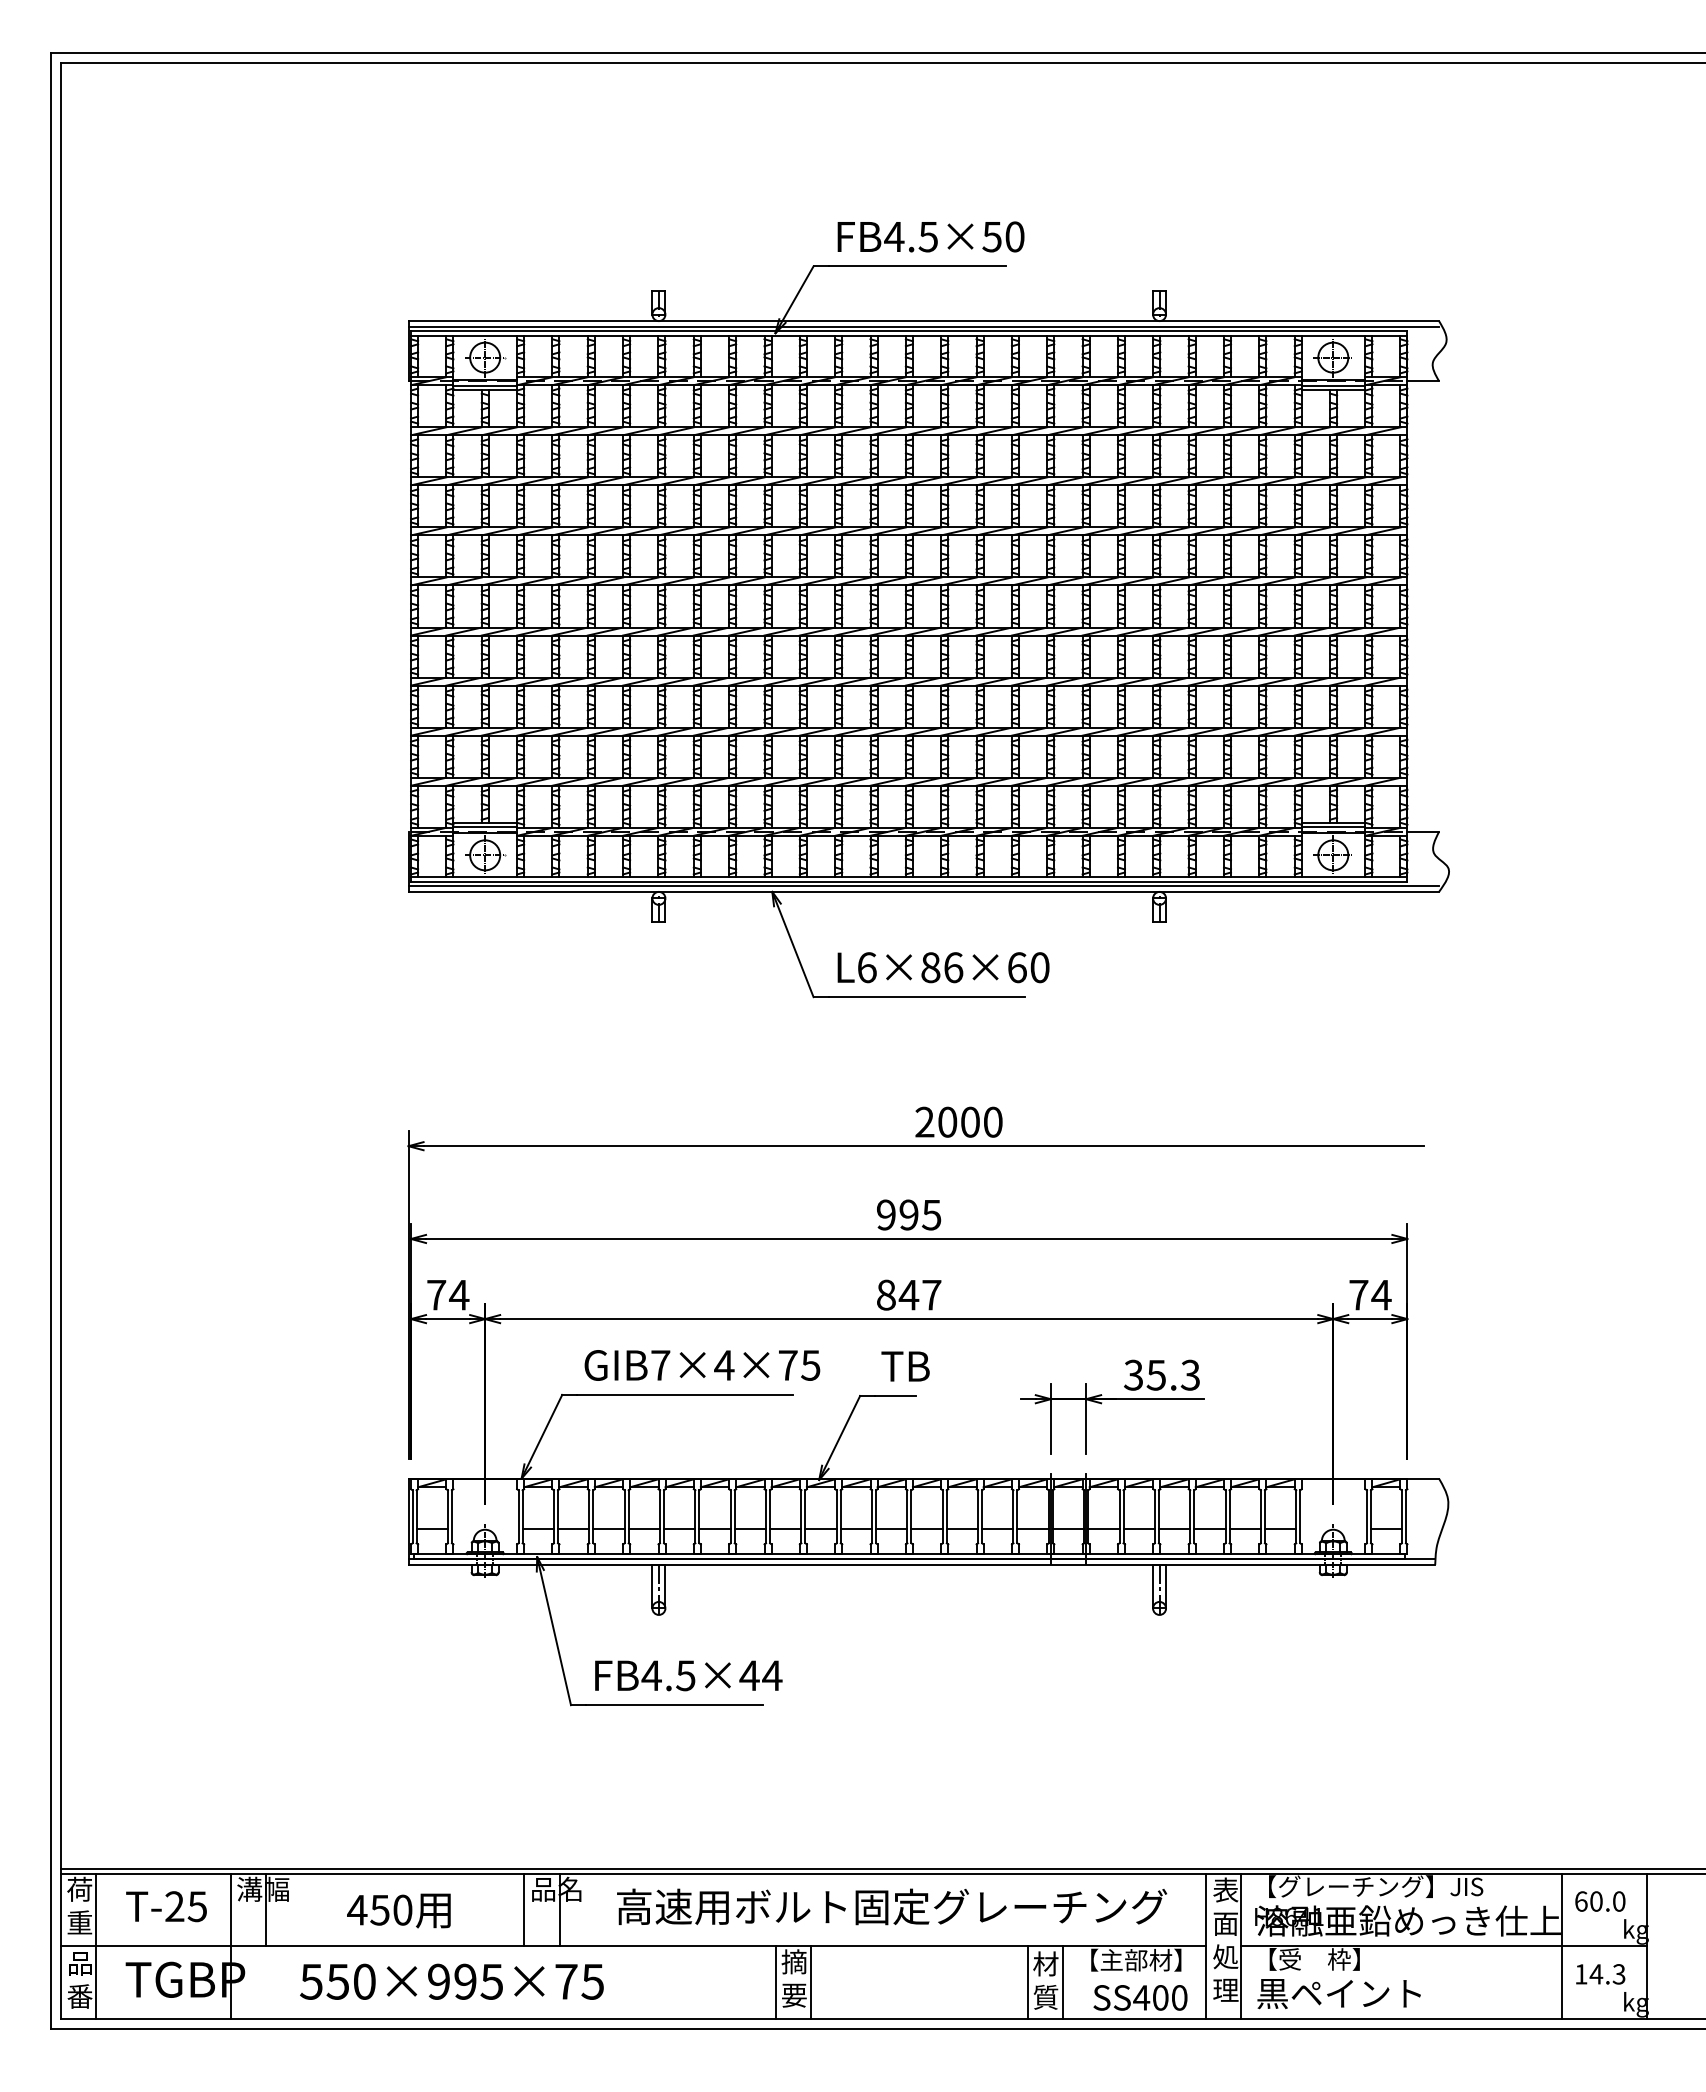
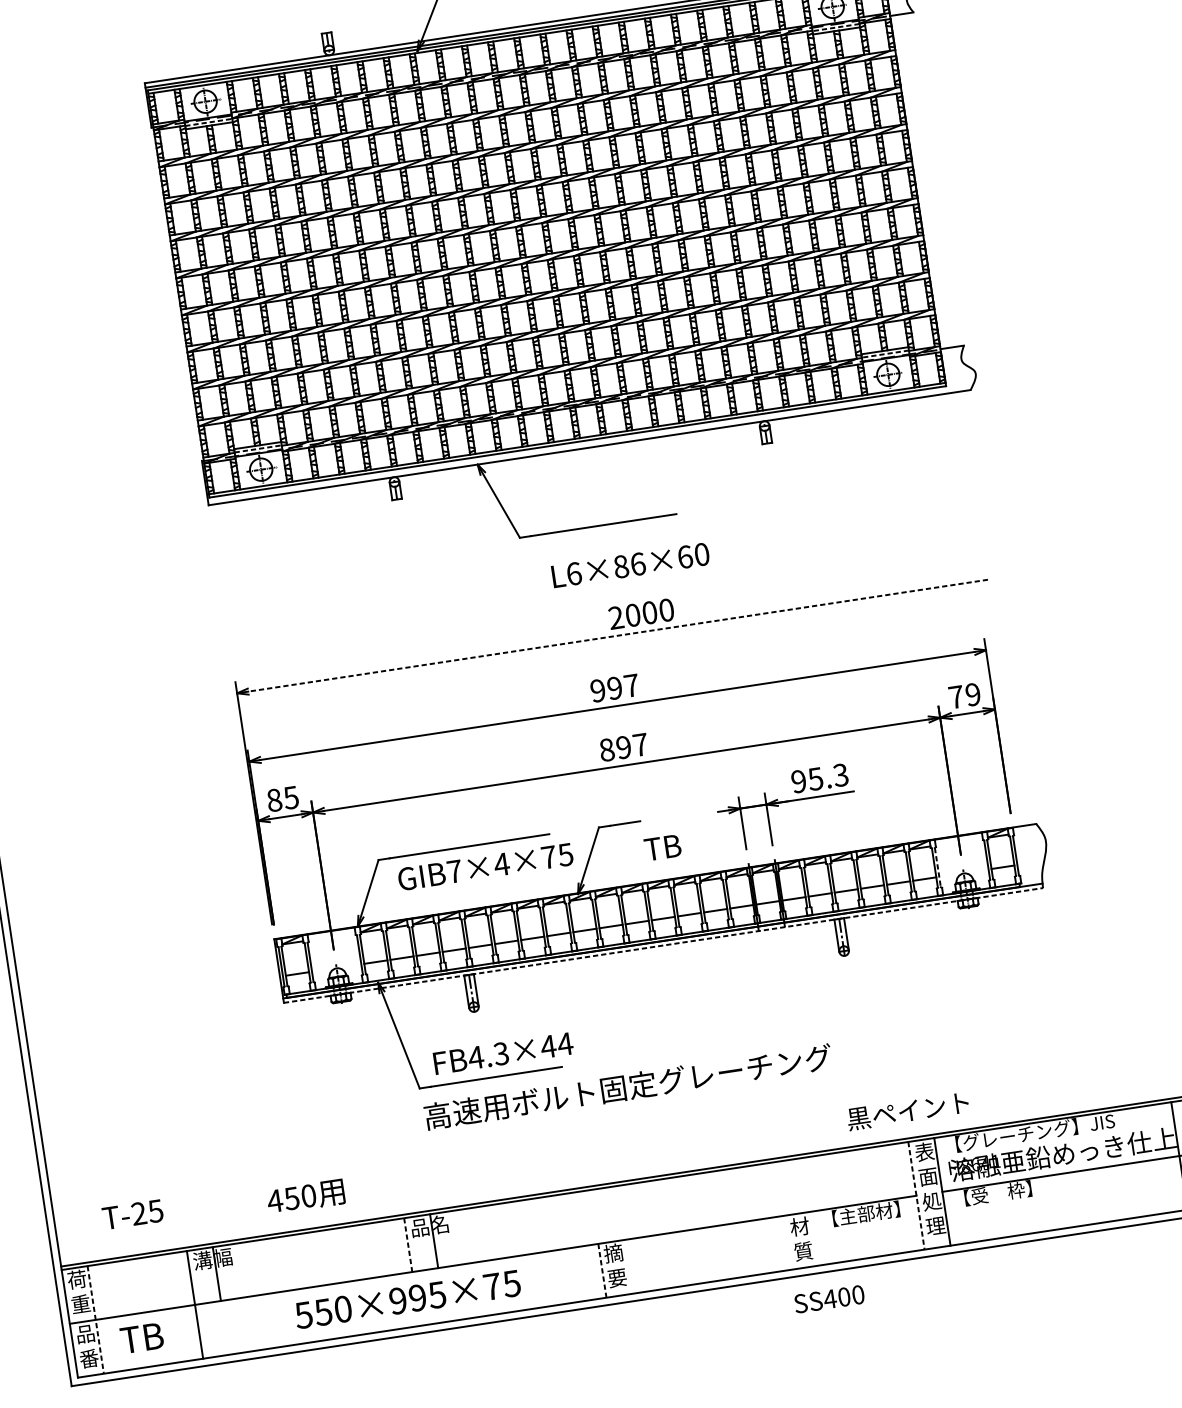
line: (485, 385) -> (208, 122), solid -> dashed
line: (1333, 385) -> (835, 27), solid -> dashed
line: (485, 827) -> (258, 449), solid -> dashed
line: (1333, 827) -> (885, 354), solid -> dashed
line: (923, 885) -> (588, 442), removed
text: (943, 967) -> (630, 565), moved
line: (923, 1146) -> (617, 635), solid -> dashed
text: (931, 1215) -> (631, 686), 995 -> 997
text: (448, 1294) -> (283, 798), 74 -> 85
text: (908, 1294) -> (623, 747), 847 -> 897
text: (1381, 1294) -> (973, 694), 74 -> 79
text: (702, 1365) -> (485, 866), moved
text: (905, 1366) -> (662, 847), moved
text: (1133, 1375) -> (798, 781), 35.3 -> 95.3
line: (1300, 1516) -> (938, 867), solid -> dashed
line: (922, 1564) -> (663, 945), solid -> dashed
text: (685, 1675) -> (501, 1053), FB4.5×44 -> FB4.3×44
text: (166, 1906) -> (132, 1214), moved
text: (892, 1906) -> (628, 1086), moved
text: (398, 1910) -> (305, 1196), moved
line: (524, 1910) -> (408, 1245), solid -> dashed
line: (96, 1946) -> (95, 1319), solid -> dashed
line: (1206, 1946) -> (916, 1195), solid -> dashed
text: (200, 1979) -> (176, 1332), TGBP -> TB
text: (451, 1981) -> (407, 1299), moved
line: (811, 1982) -> (628, 1266), removed
line: (1027, 1982) -> (788, 1242), removed
line: (1062, 1982) -> (814, 1238), removed
line: (776, 1983) -> (602, 1271), solid -> dashed
text: (1338, 1994) -> (907, 1111), moved
text: (1140, 1997) -> (829, 1299), moved

